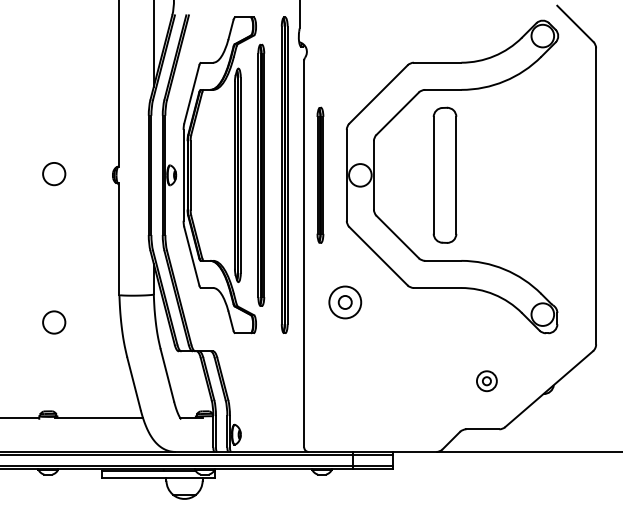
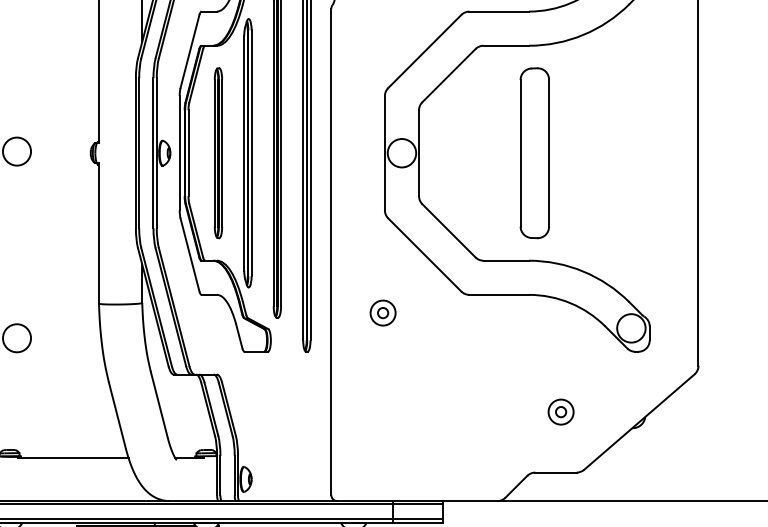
part: (320, 174) -> (218, 152), moved
part: (444, 174) -> (534, 152), moved
part: (345, 302) -> (383, 313), size x0.62

